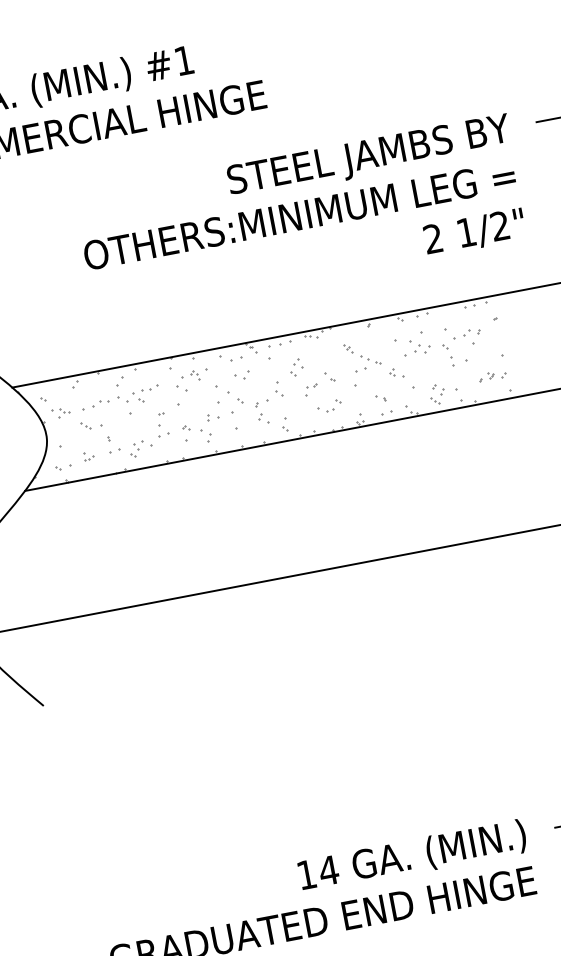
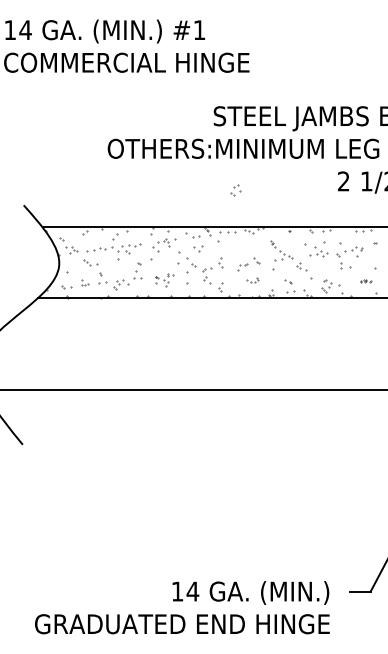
part: (296, 367) -> (235, 190), moved
part: (492, 376) -> (365, 281), size x0.6
part: (330, 406) -> (253, 280), size x0.7
part: (202, 429) -> (164, 279), size x0.7

